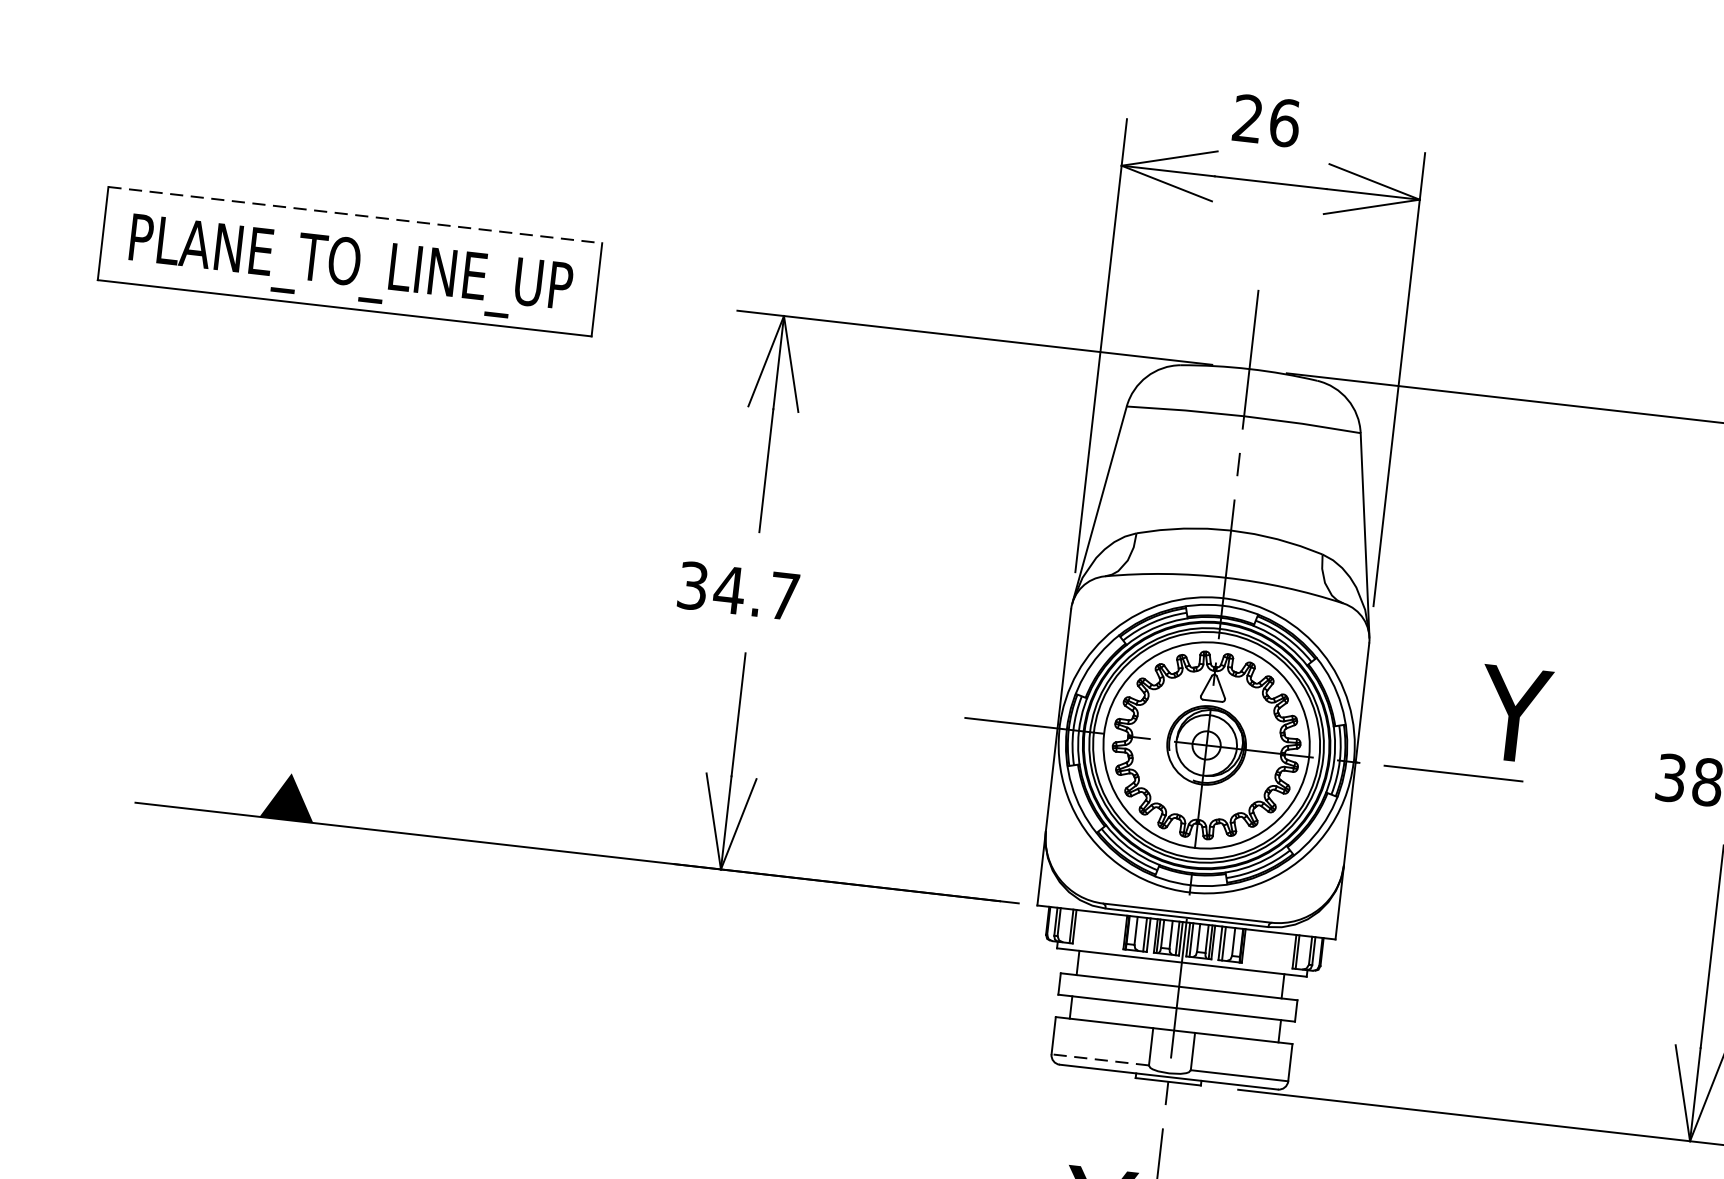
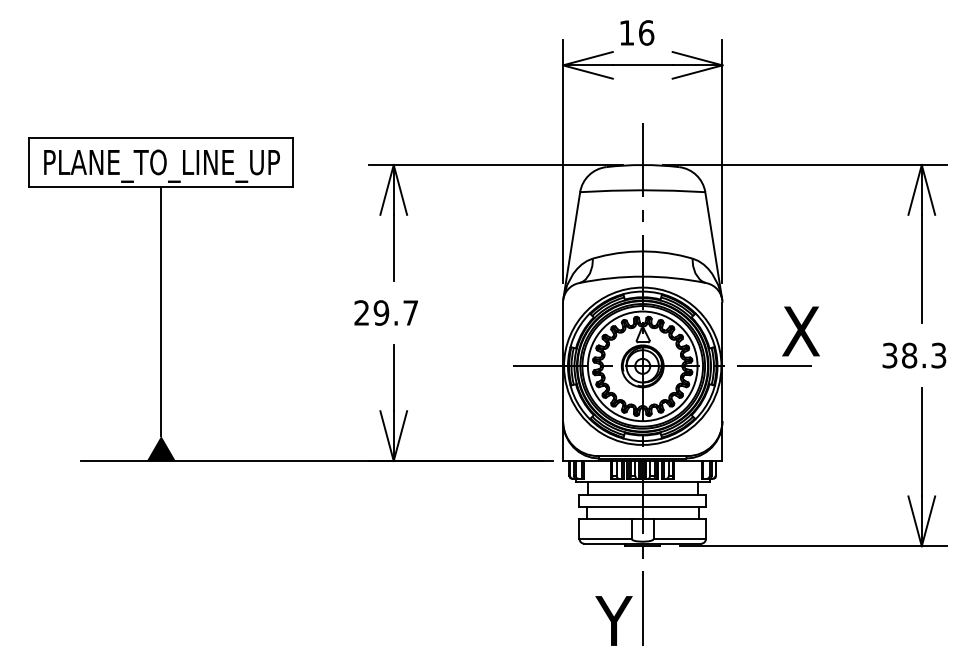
text: (1247, 117) -> (626, 32), 26 -> 16
line: (355, 215) -> (161, 137), dashed -> solid
line: (318, 540) -> (161, 311), added
text: (710, 586) -> (371, 312), 34.7 -> 29.7
text: (1512, 714) -> (802, 331), Y -> X
line: (1100, 1059) -> (605, 538), dashed -> solid

